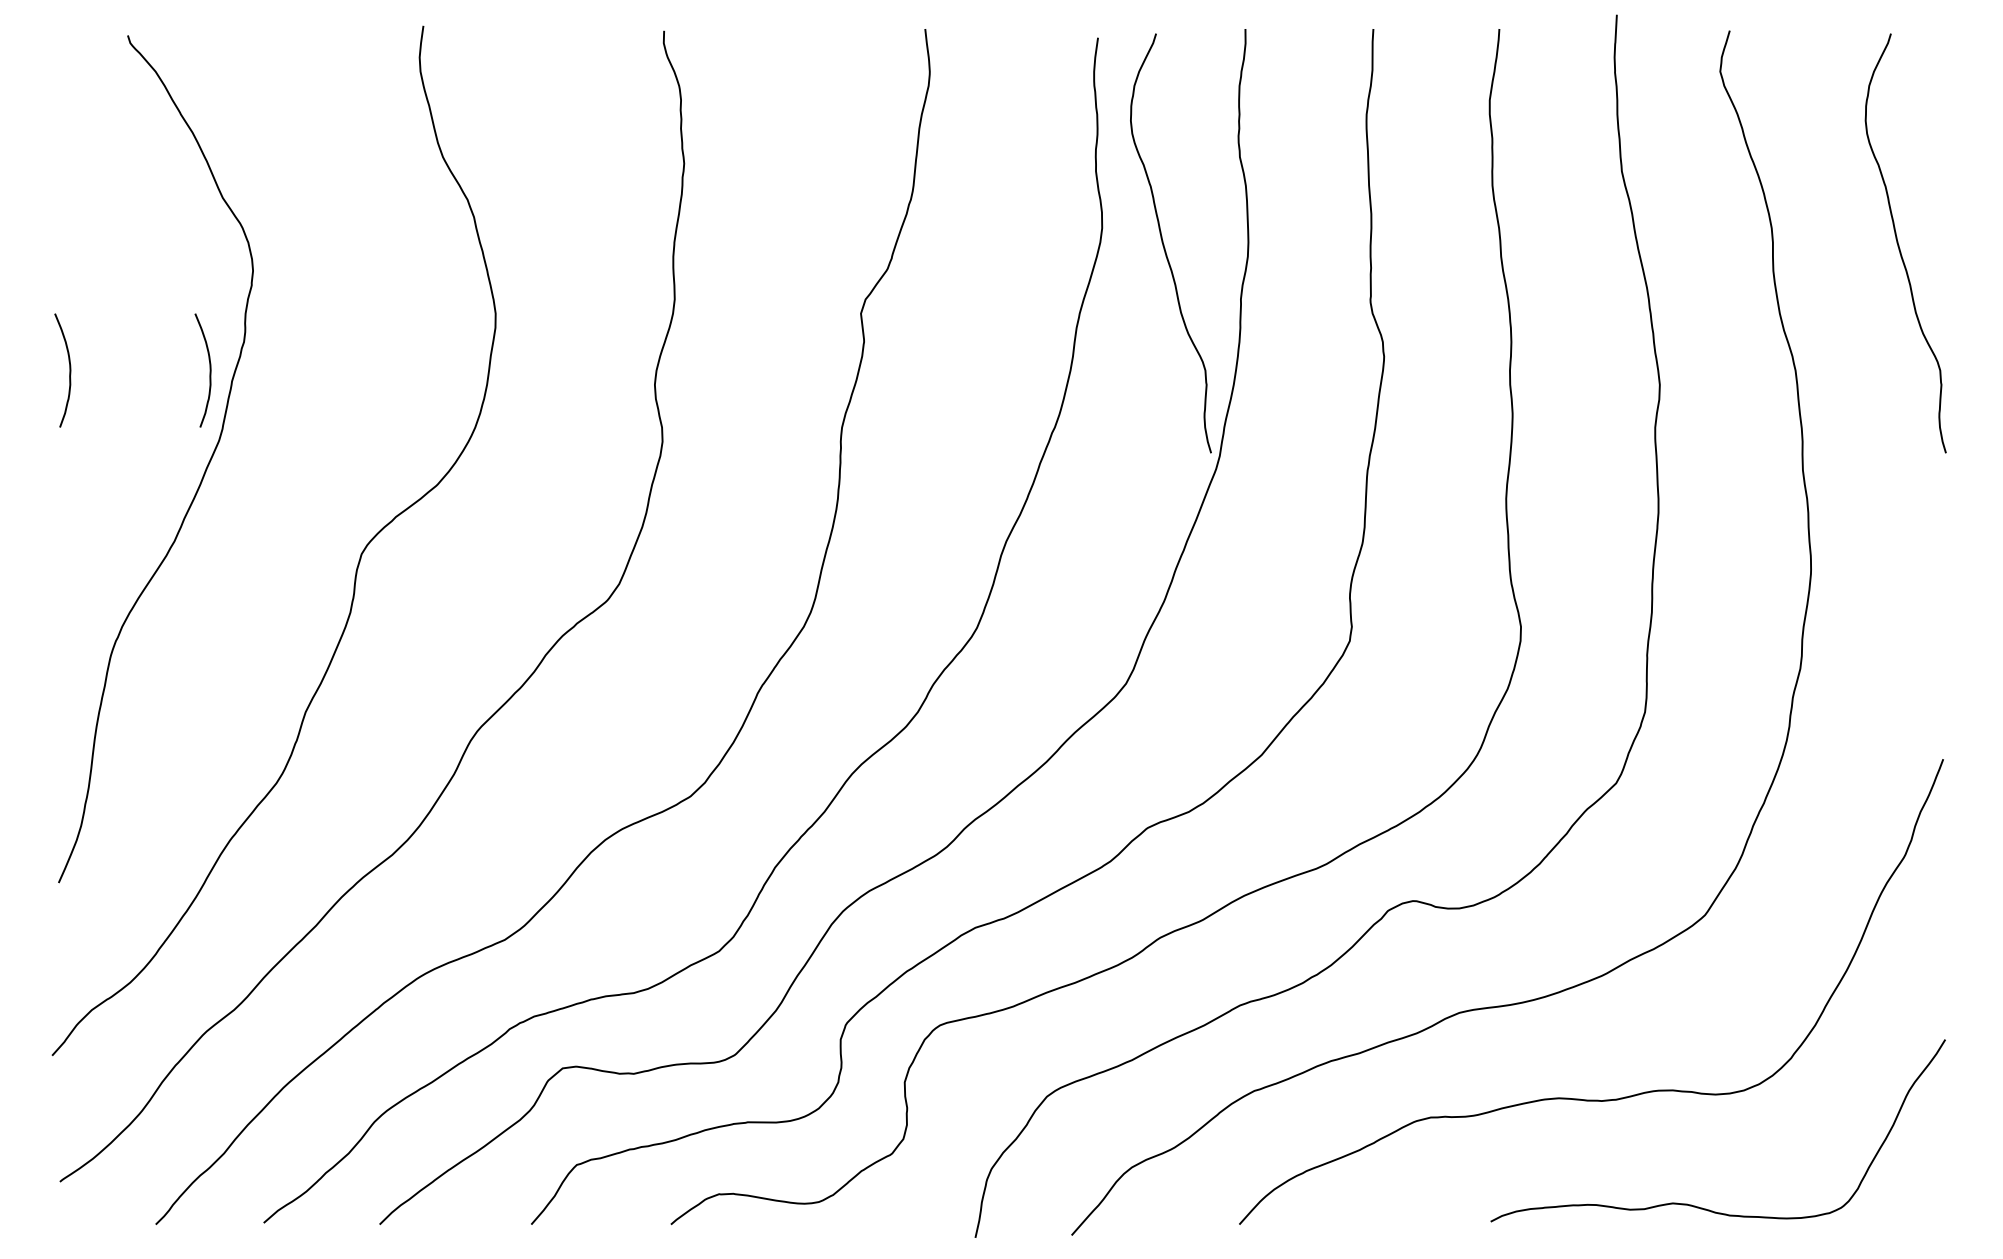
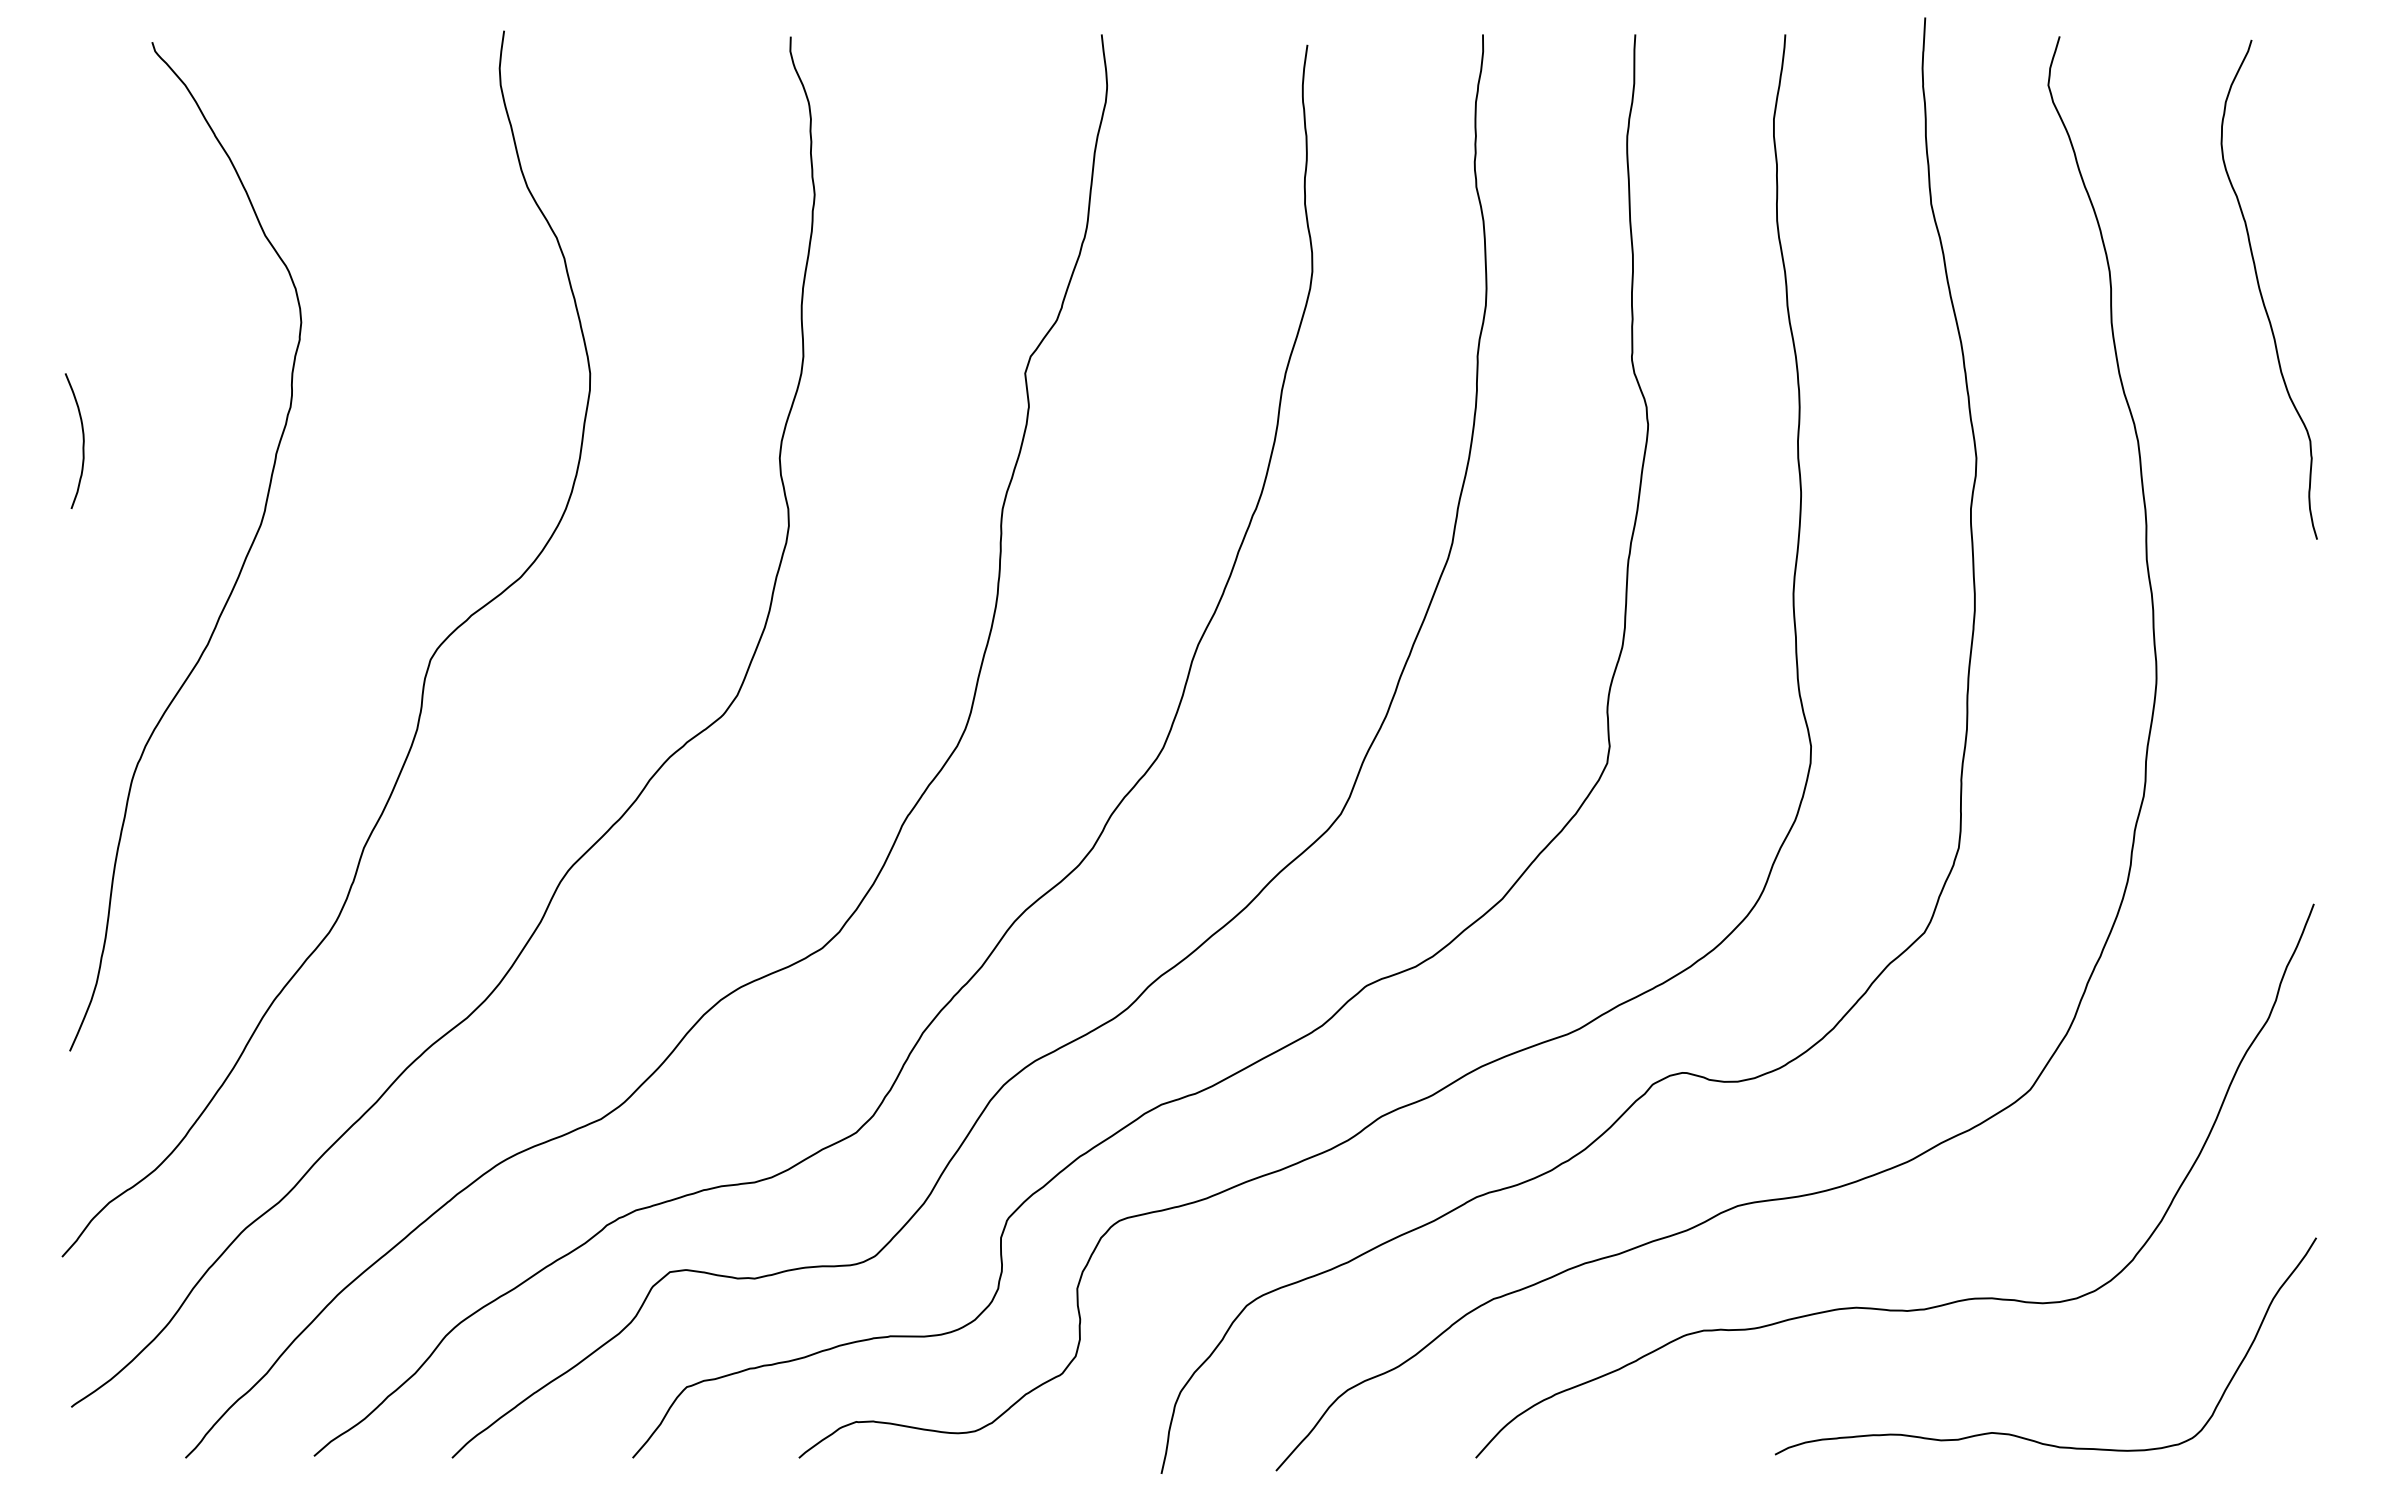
curve: (1164, 244) -> (1386, 291), removed
curve: (209, 370) -> (249, 440), removed

